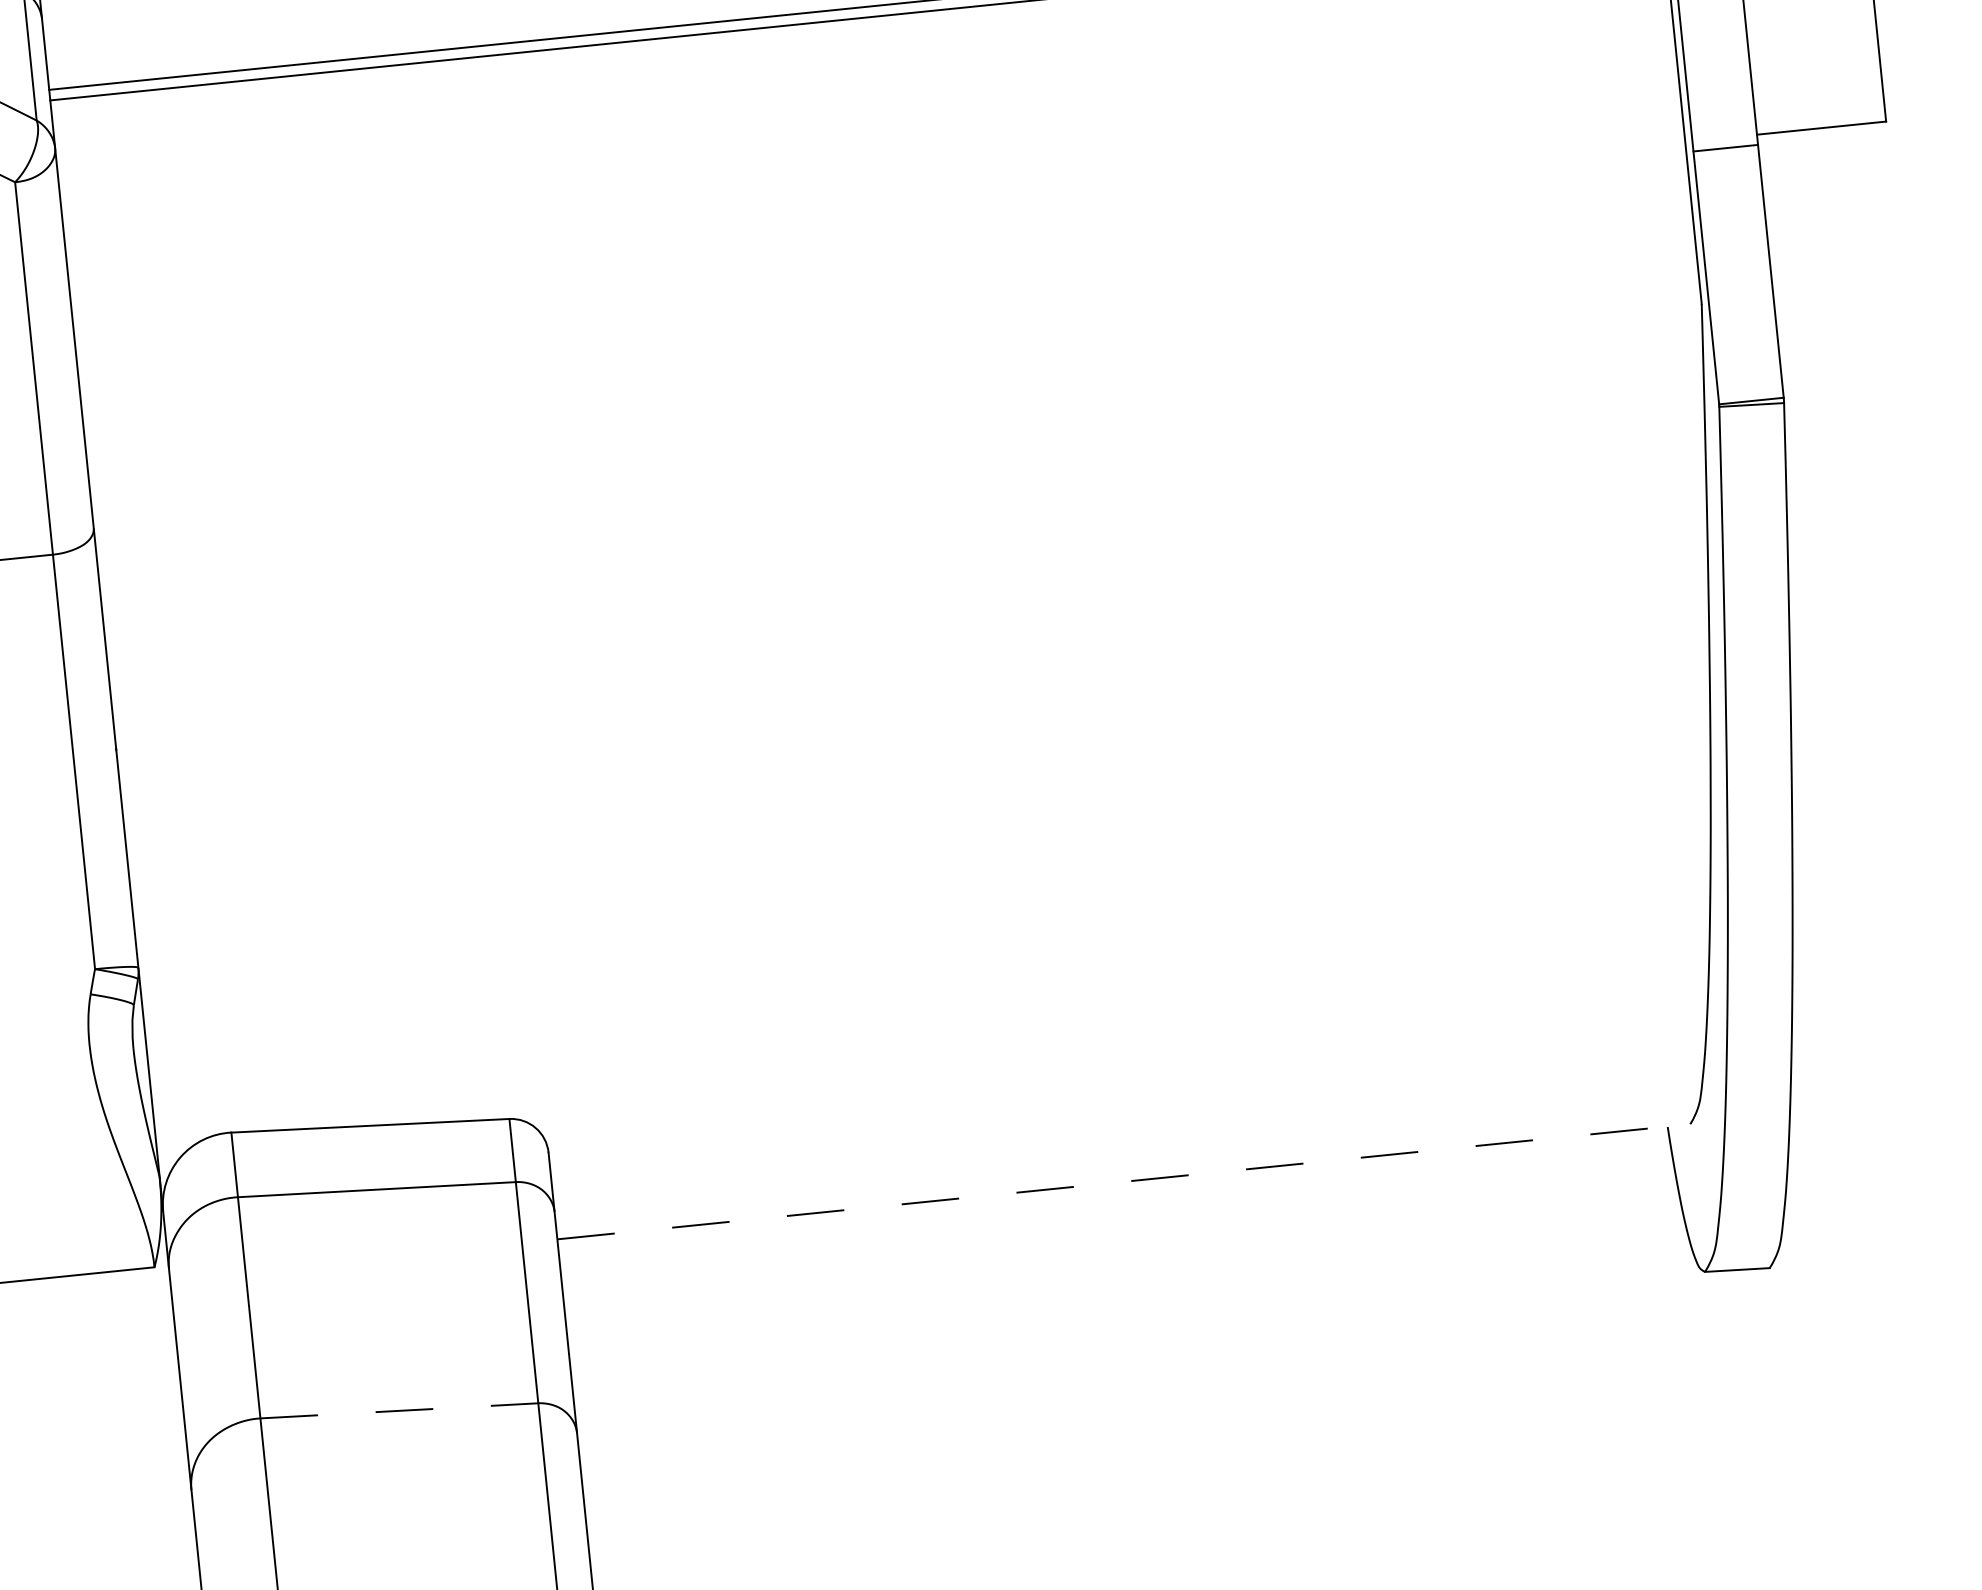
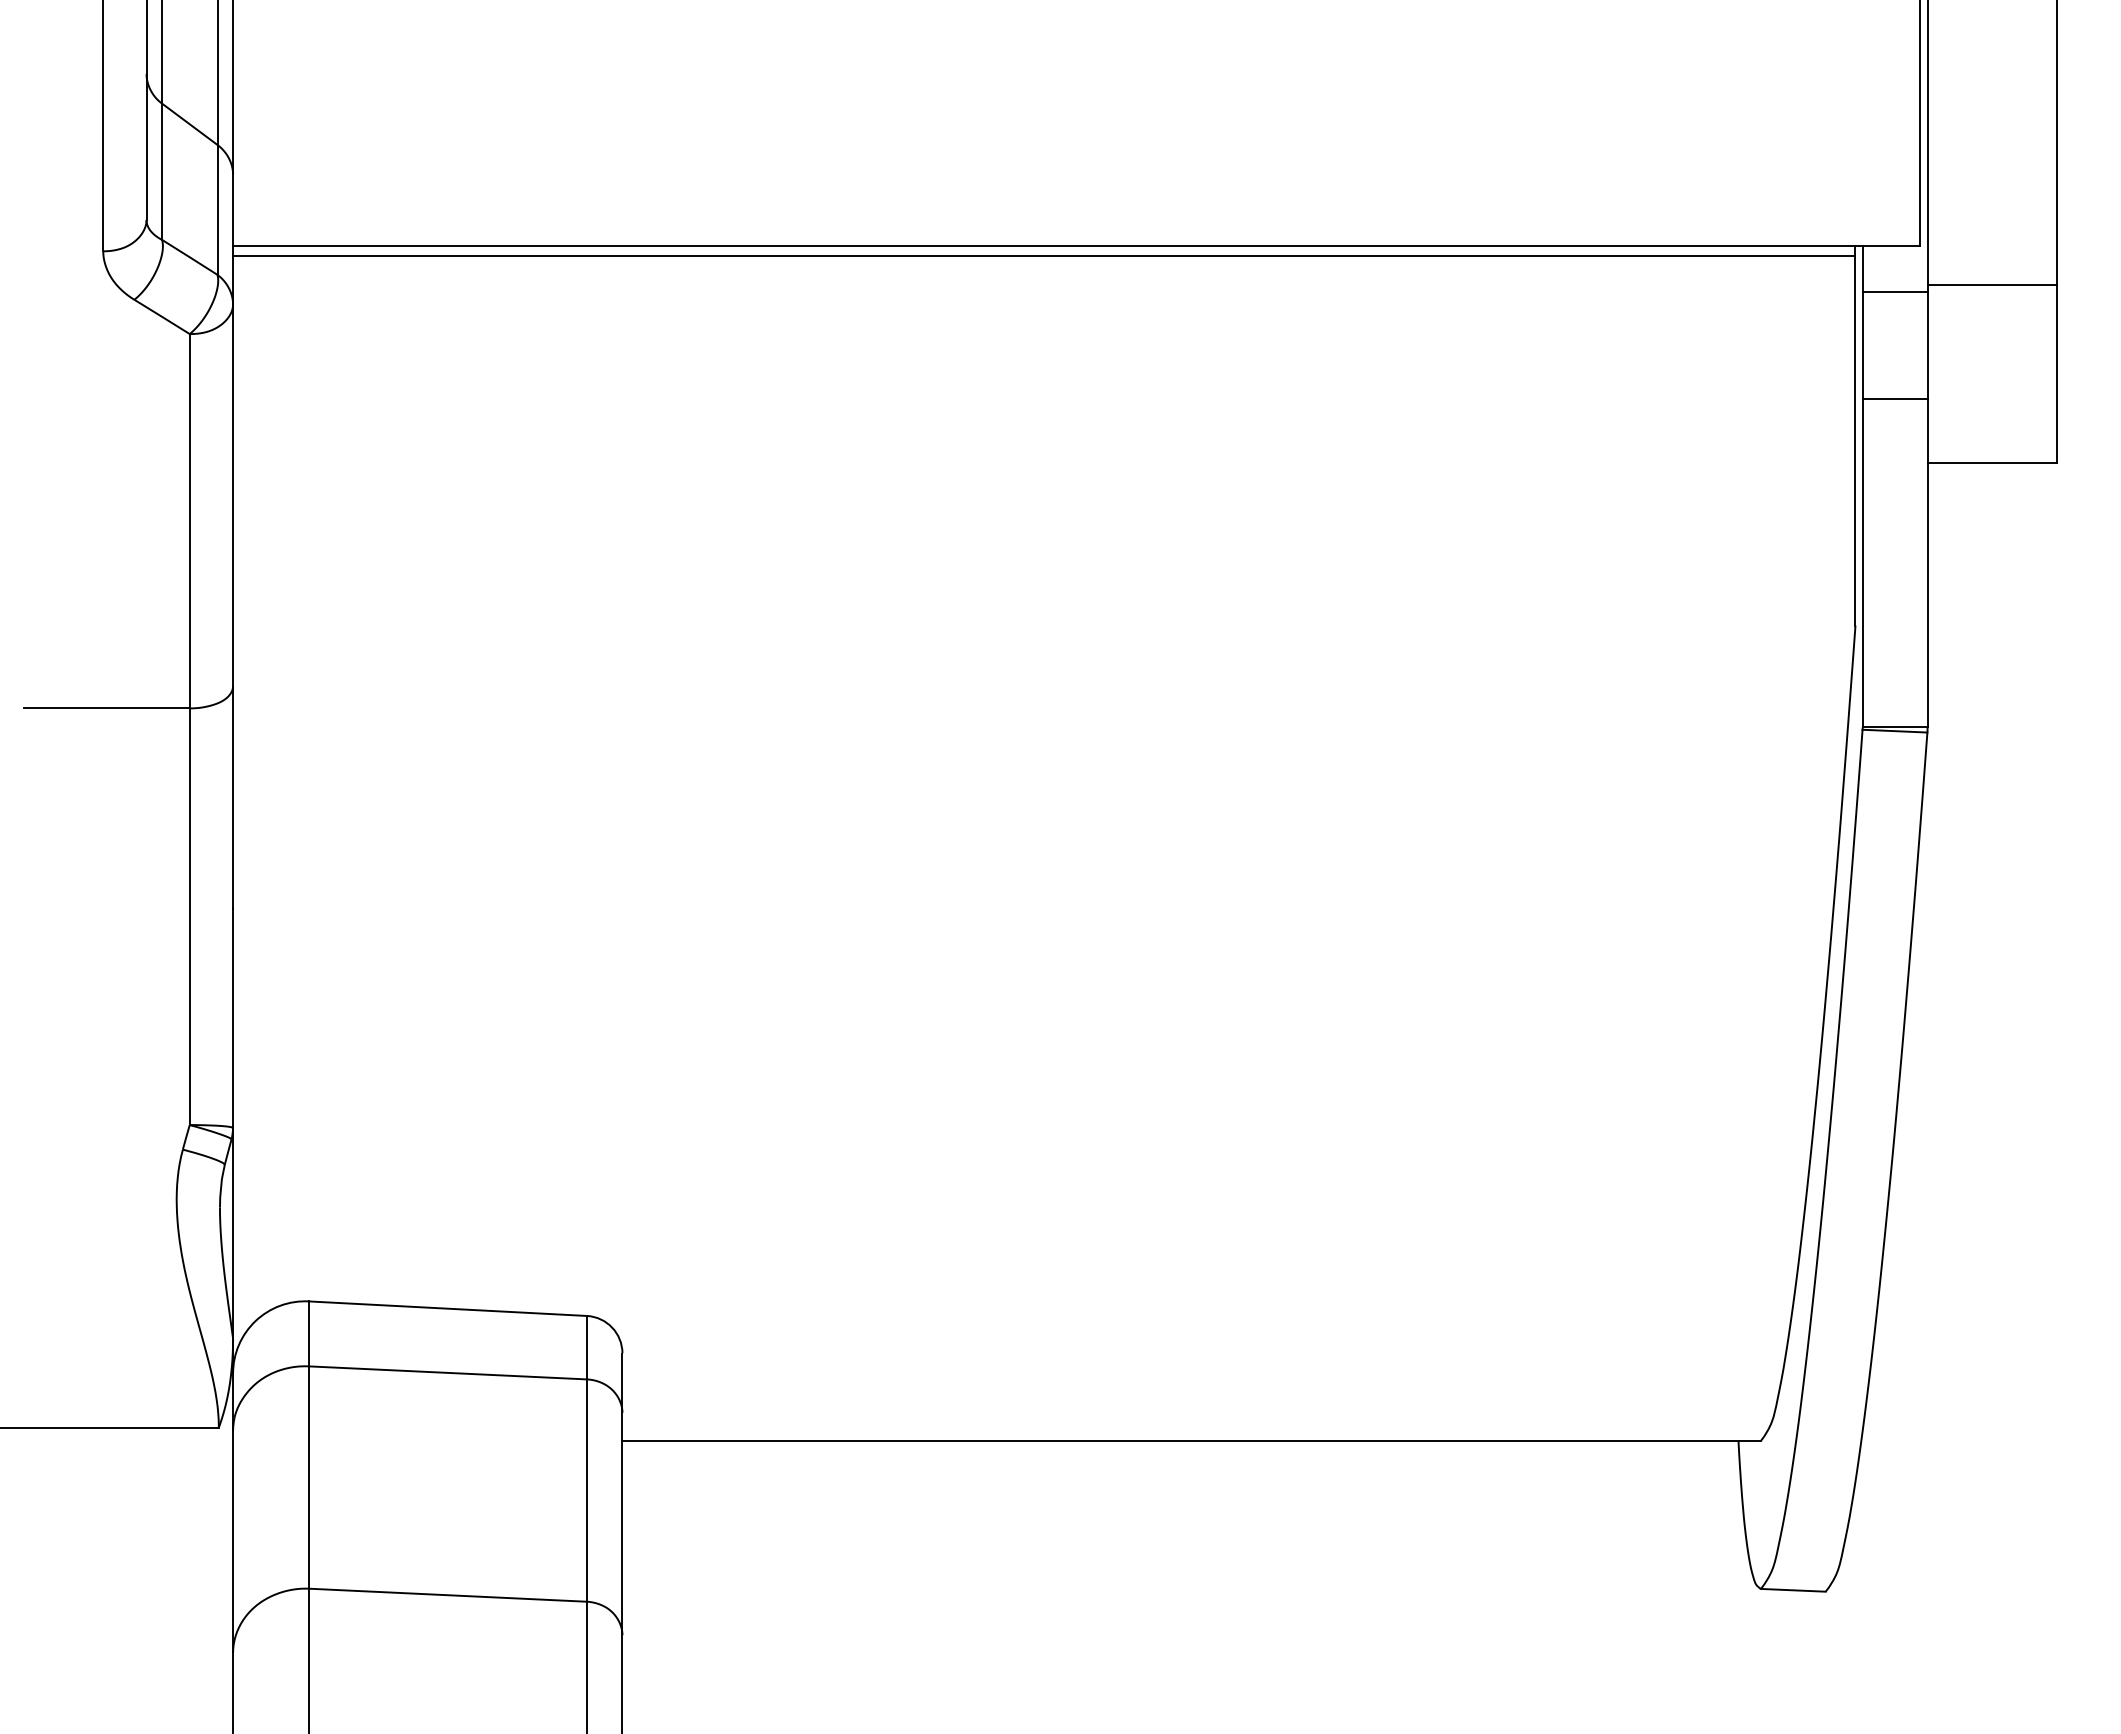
line: (1725, 148) -> (1894, 399), moved
line: (1124, 1181) -> (1192, 1440), dashed -> solid
line: (399, 1411) -> (448, 1595), dashed -> solid

